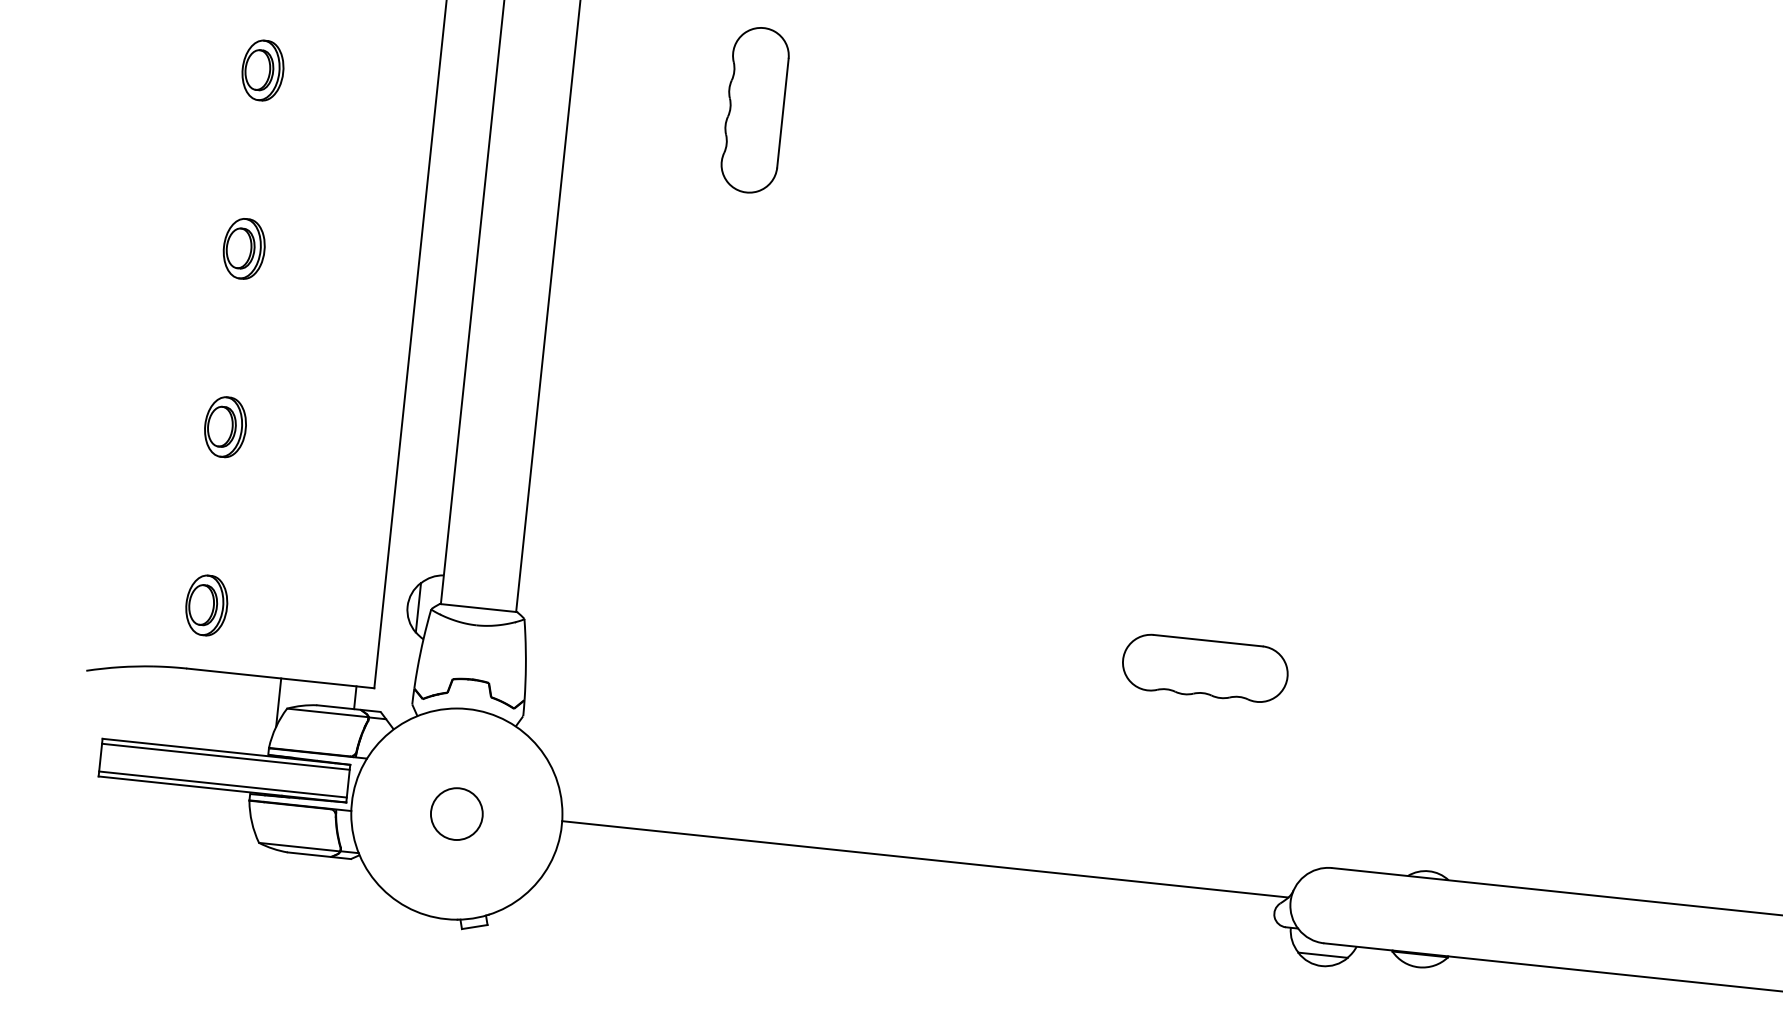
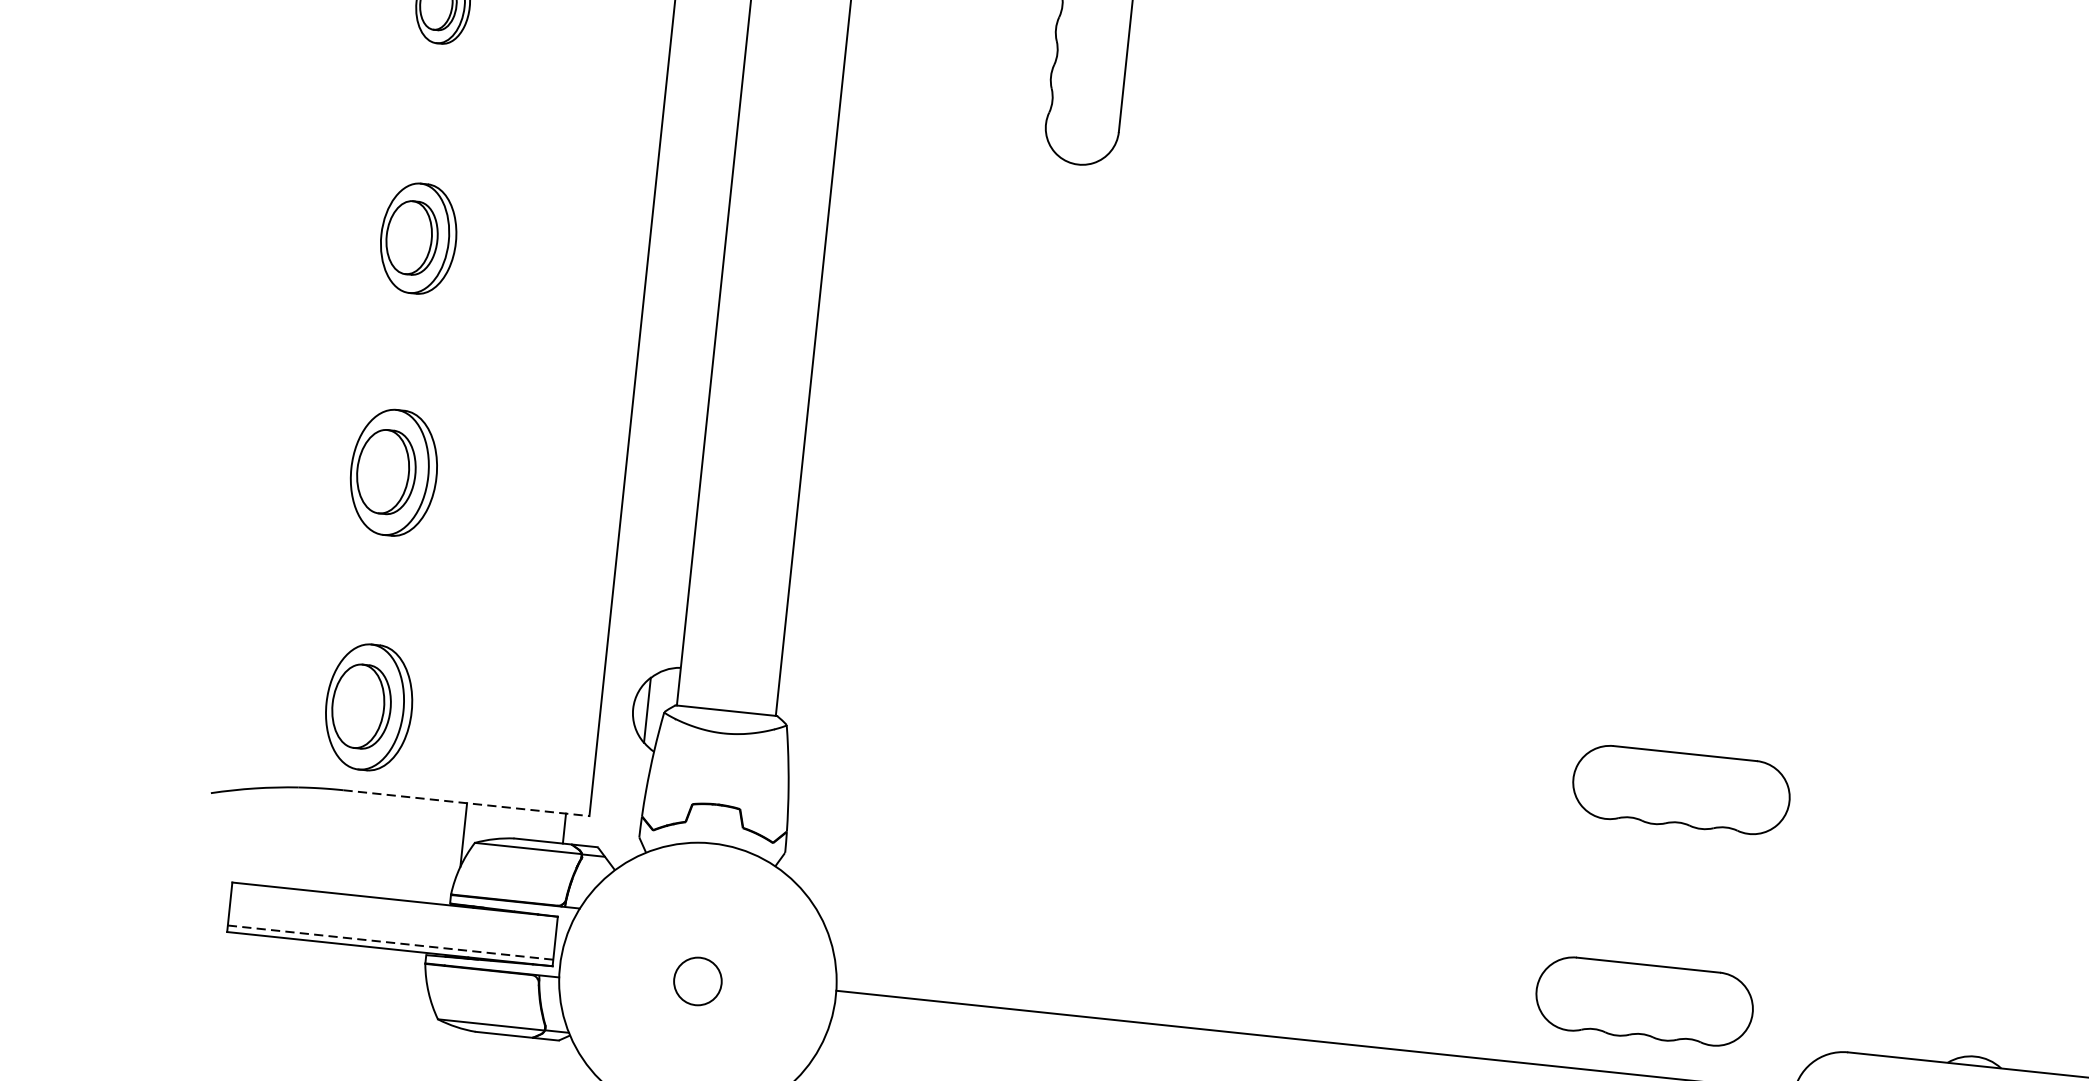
part: (243, 248) -> (417, 238), size x1.4
part: (225, 427) -> (393, 473), size x1.6
part: (206, 605) -> (368, 707), size x1.6
line: (281, 678) -> (467, 803), solid -> dashed
line: (225, 756) -> (393, 905), removed
line: (223, 784) -> (391, 942), solid -> dashed
circle: (456, 813) -> (697, 980), size x0.7
part: (1177, 828) -> (1644, 1000), added

